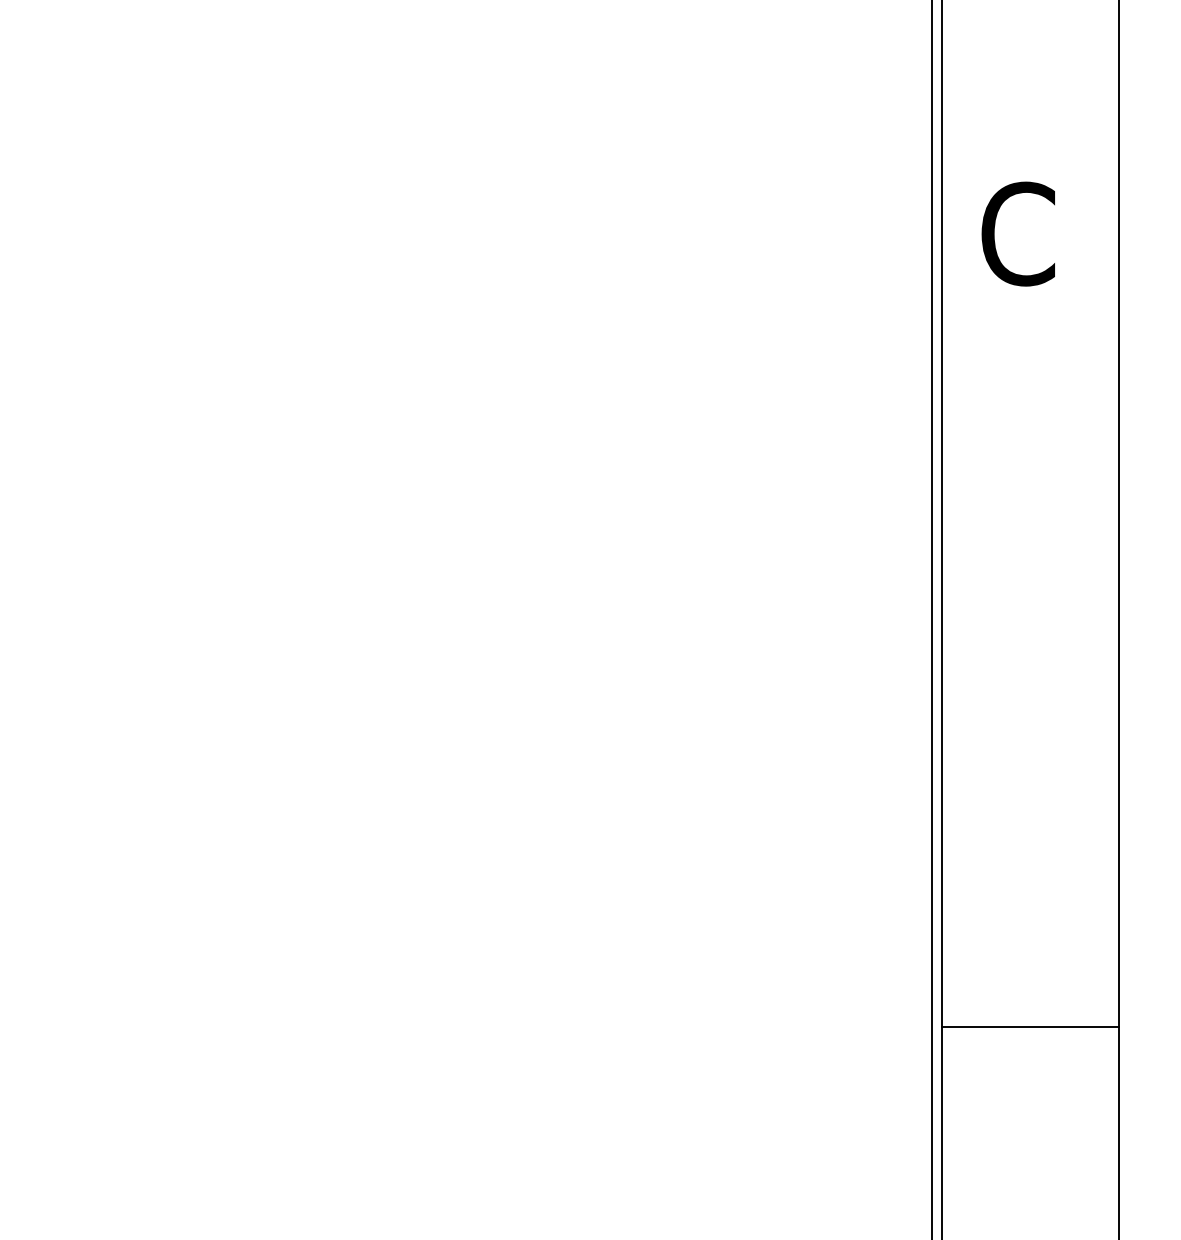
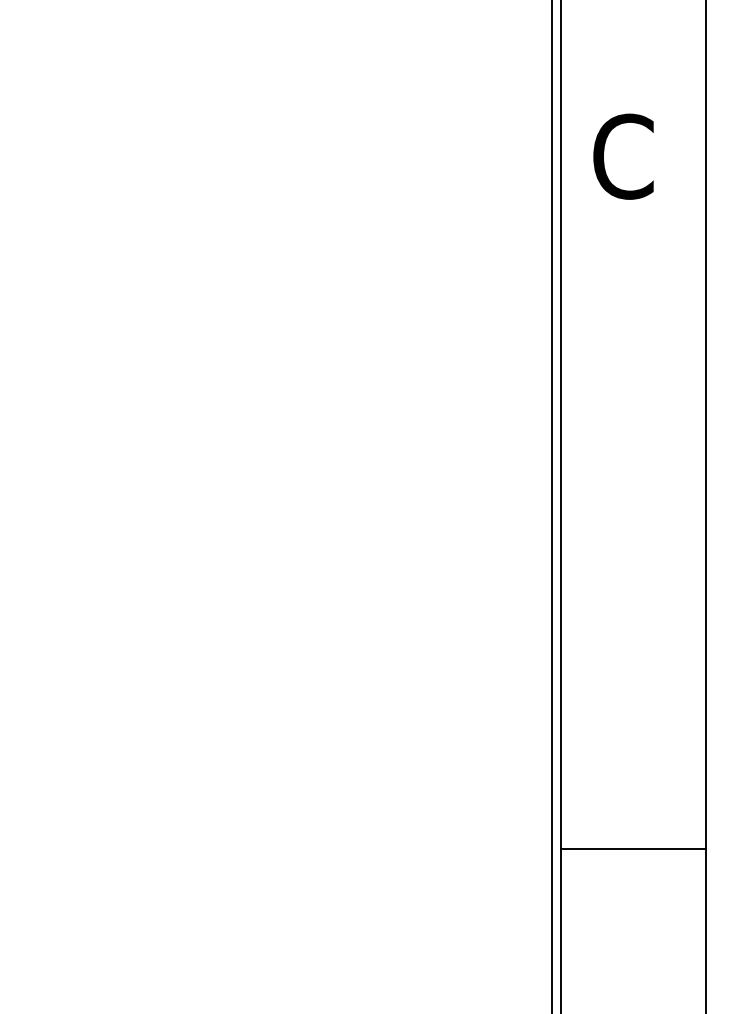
line: (1030, 1027) -> (633, 849), moved

